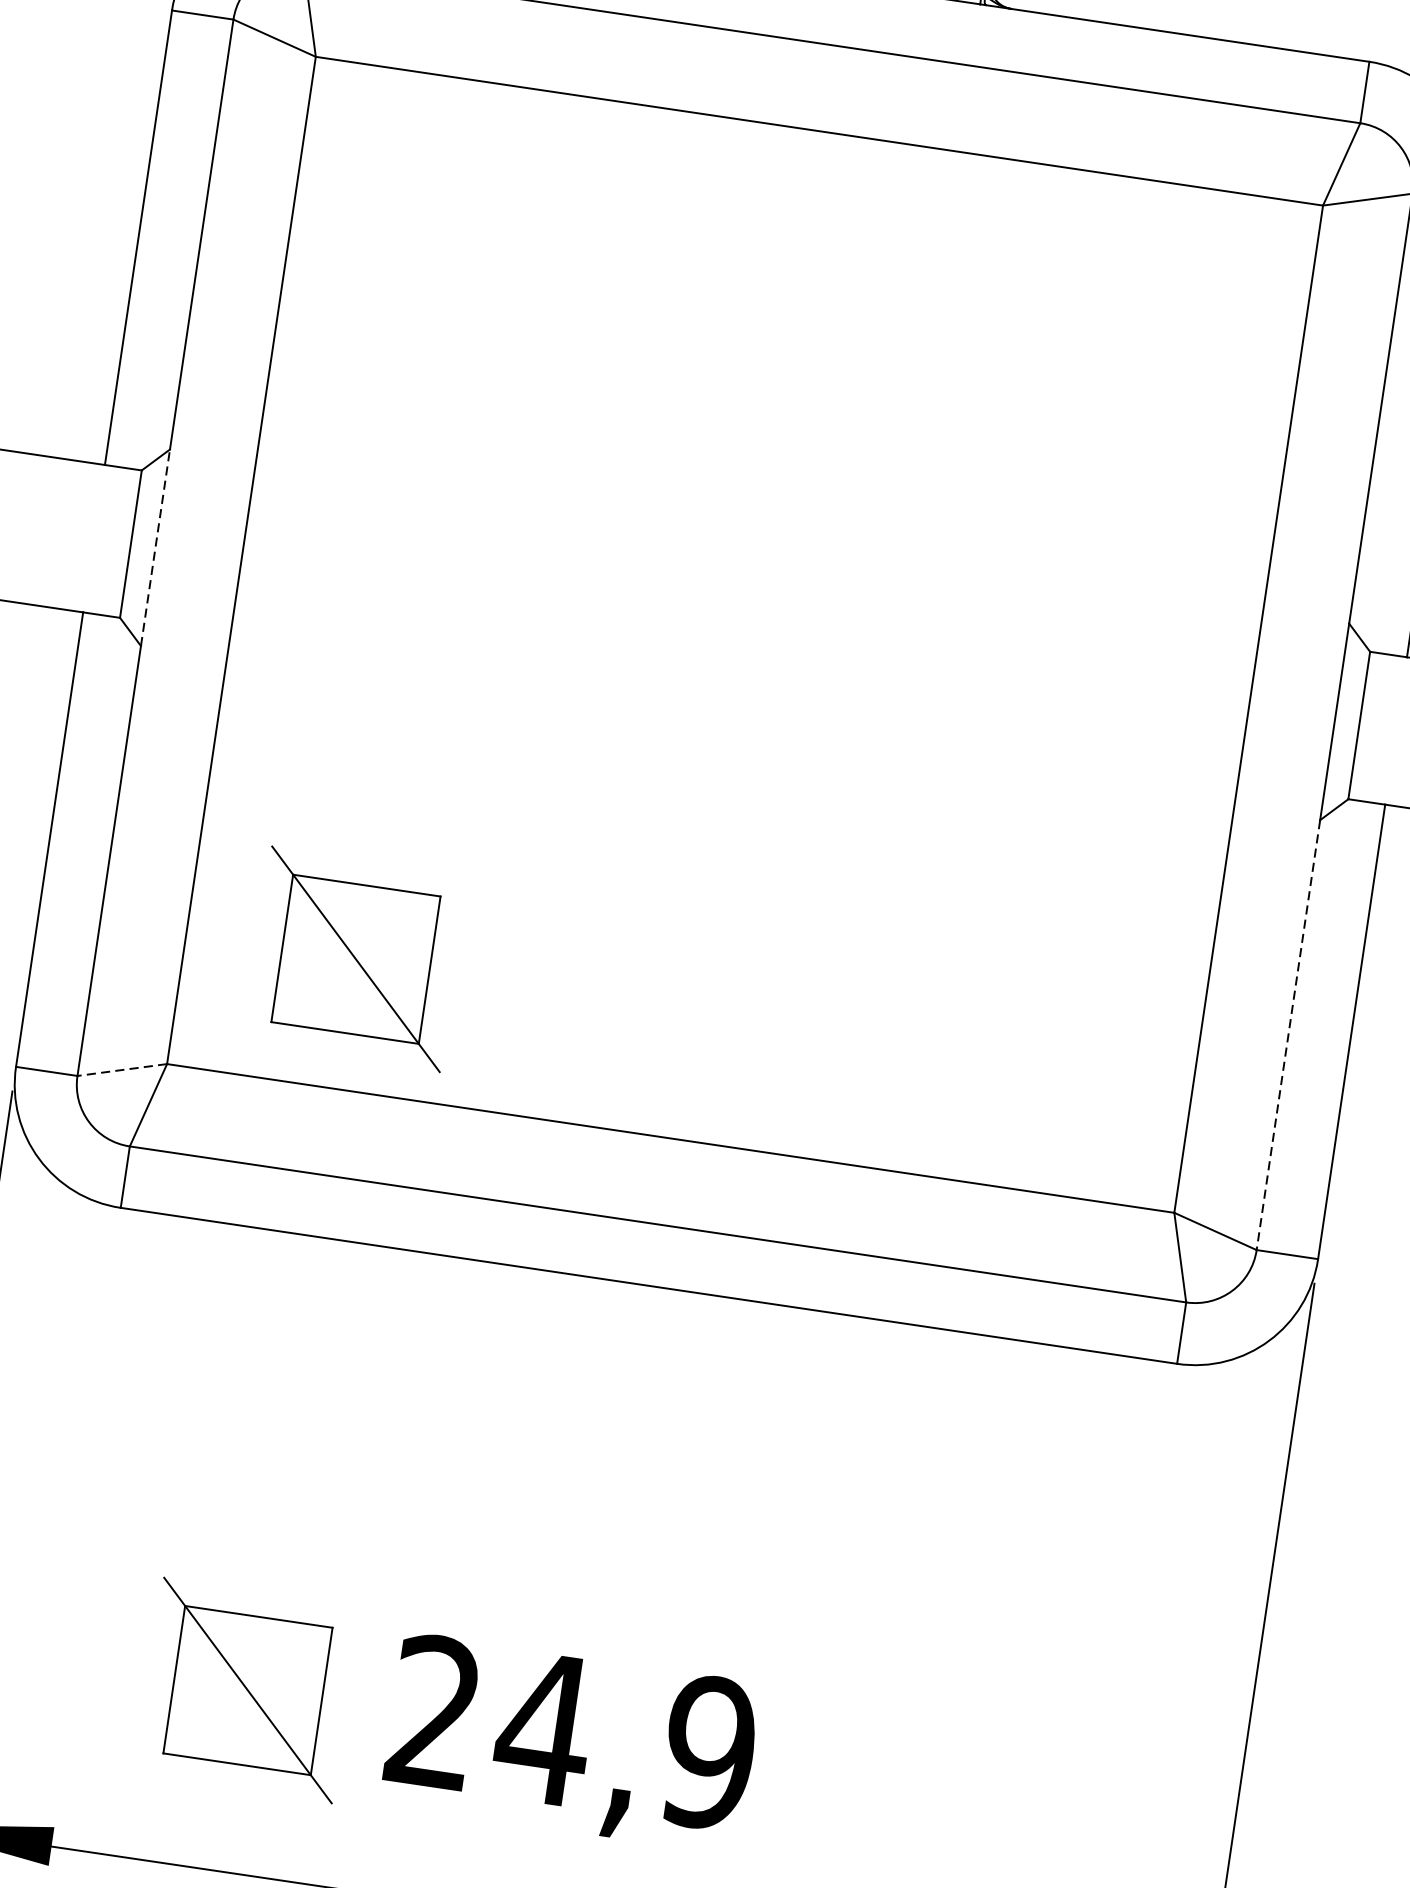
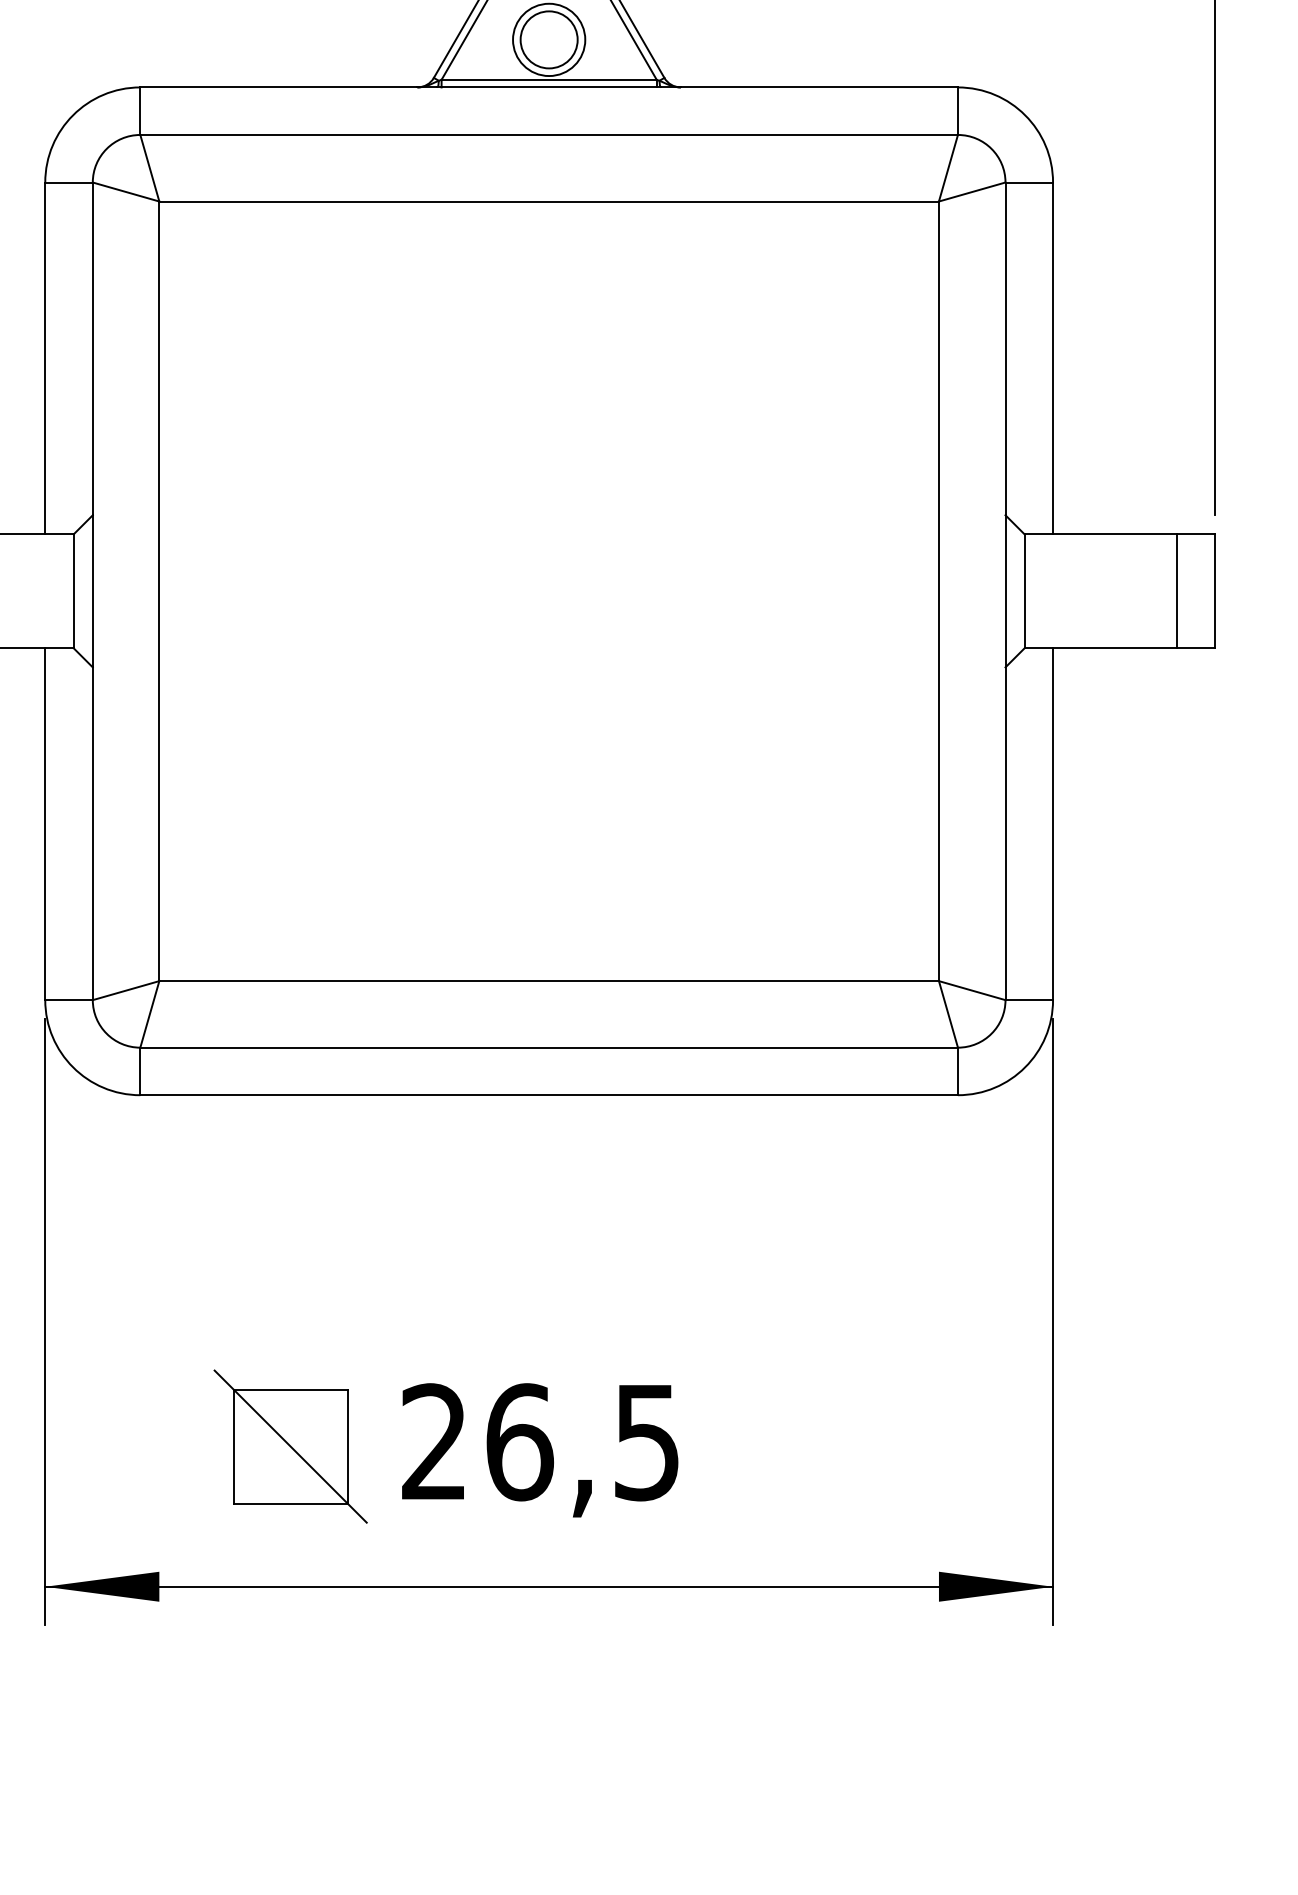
line: (155, 546) -> (92, 590), dashed -> solid
part: (355, 959) -> (290, 880), removed
line: (1288, 1036) -> (1005, 834), dashed -> solid
line: (122, 1069) -> (126, 990), dashed -> solid
text: (625, 1740) -> (582, 1442), 24,9 -> 26,5

